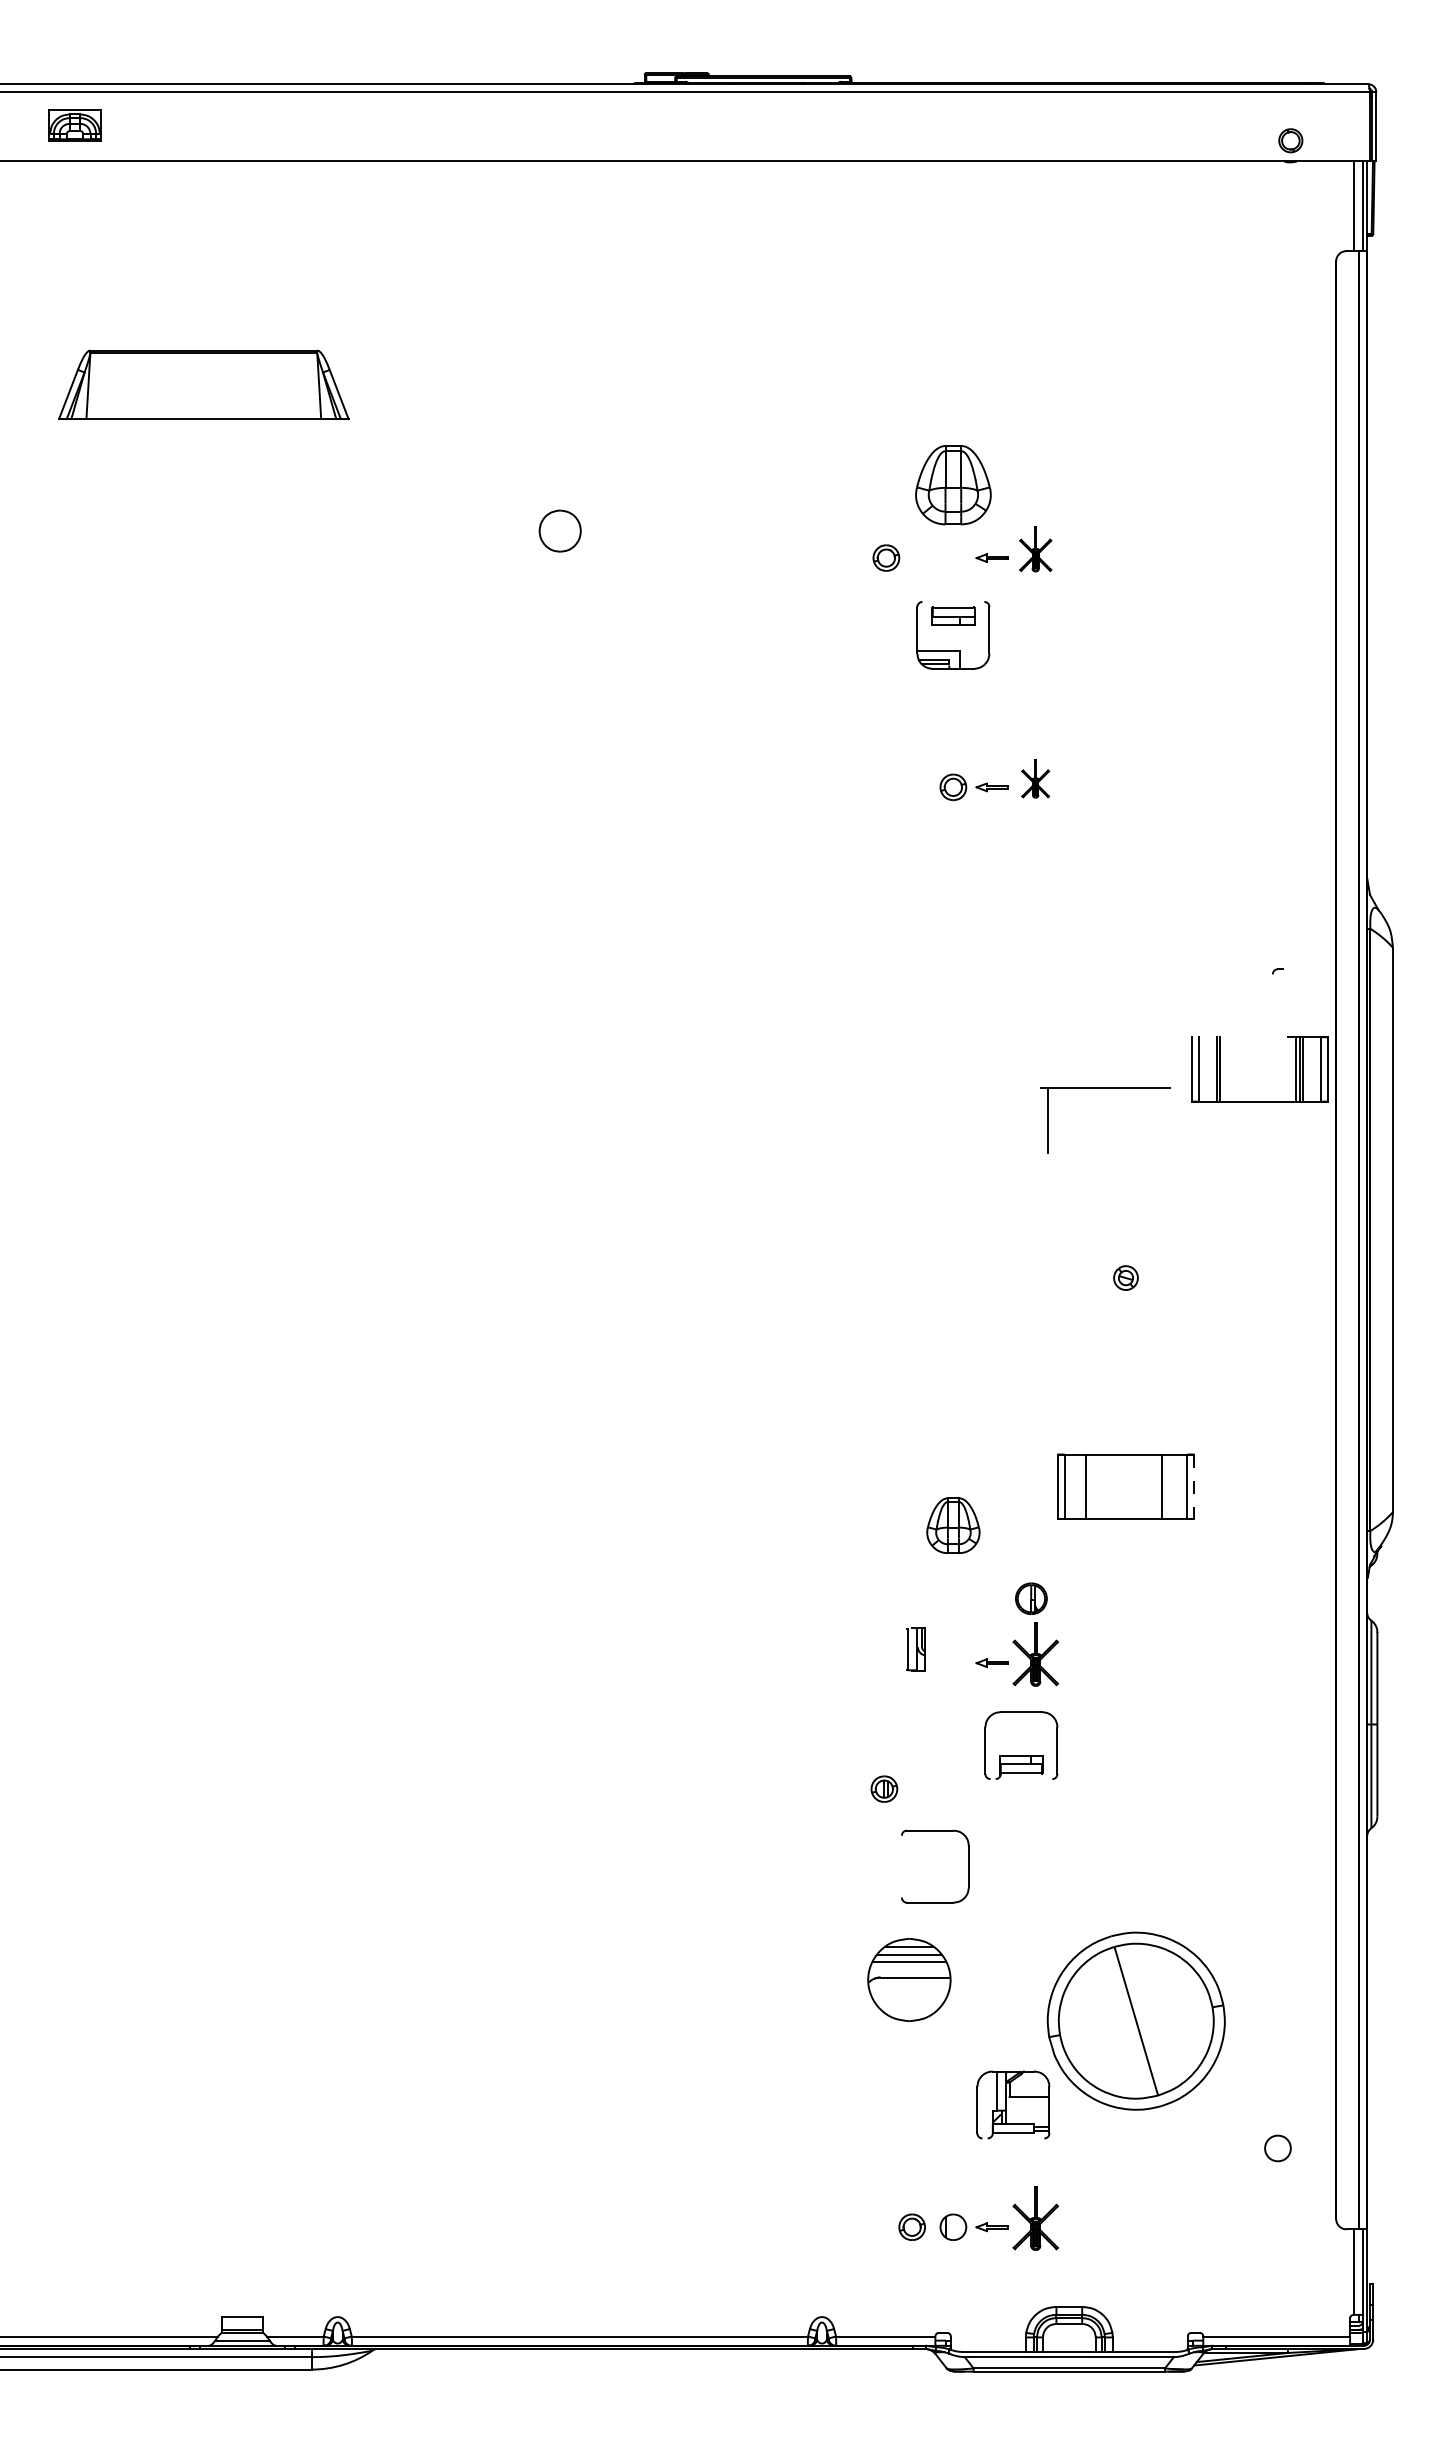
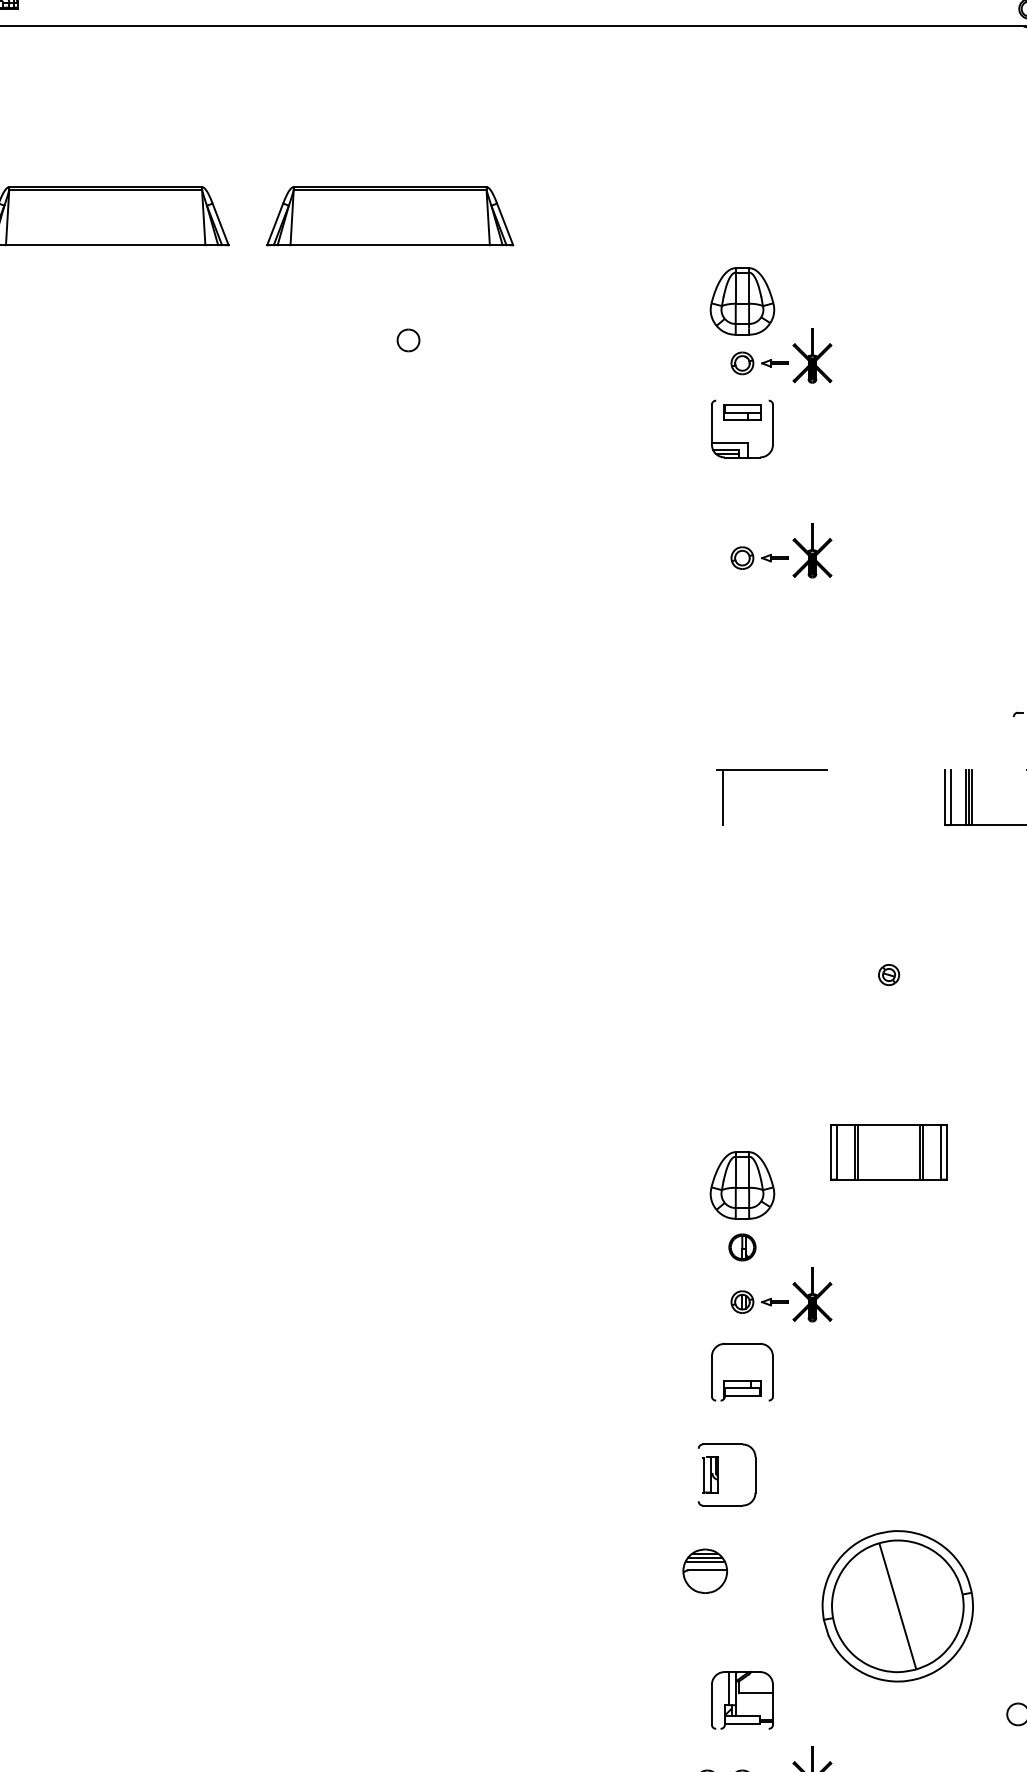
part: (538, 384) -> (389, 215), added
part: (560, 530) -> (408, 339), size x0.62
part: (1035, 549) -> (812, 356), size x1.43
part: (886, 557) -> (742, 362), moved
part: (1035, 778) -> (812, 550), size x1.67
line: (1223, 1069) -> (971, 797), added
part: (1105, 1088) -> (772, 770), moved
line: (1089, 1486) -> (858, 1152), added
line: (1165, 1486) -> (922, 1152), added
line: (1194, 1487) -> (947, 1152), dashed -> solid
part: (953, 1525) -> (742, 1185), size x1.43
part: (1031, 1598) -> (742, 1247), moved
part: (915, 1649) -> (710, 1474), moved
part: (1021, 1755) -> (742, 1380), moved
part: (884, 1788) -> (742, 1301), moved
part: (909, 1979) -> (705, 1570), size x0.62
part: (1013, 2104) -> (742, 1700), moved

